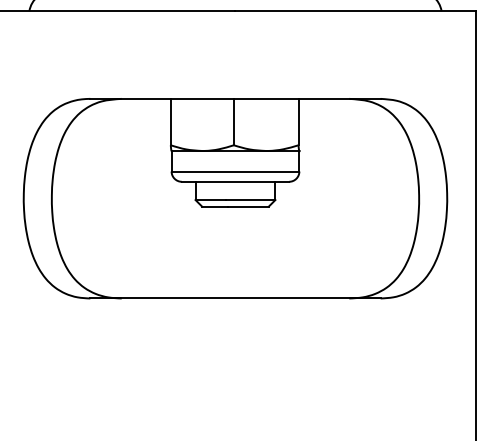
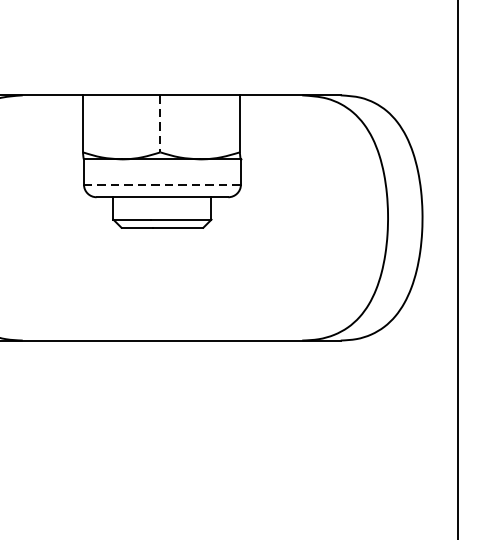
line: (233, 122) -> (160, 124), solid -> dashed
line: (235, 171) -> (162, 184), solid -> dashed

